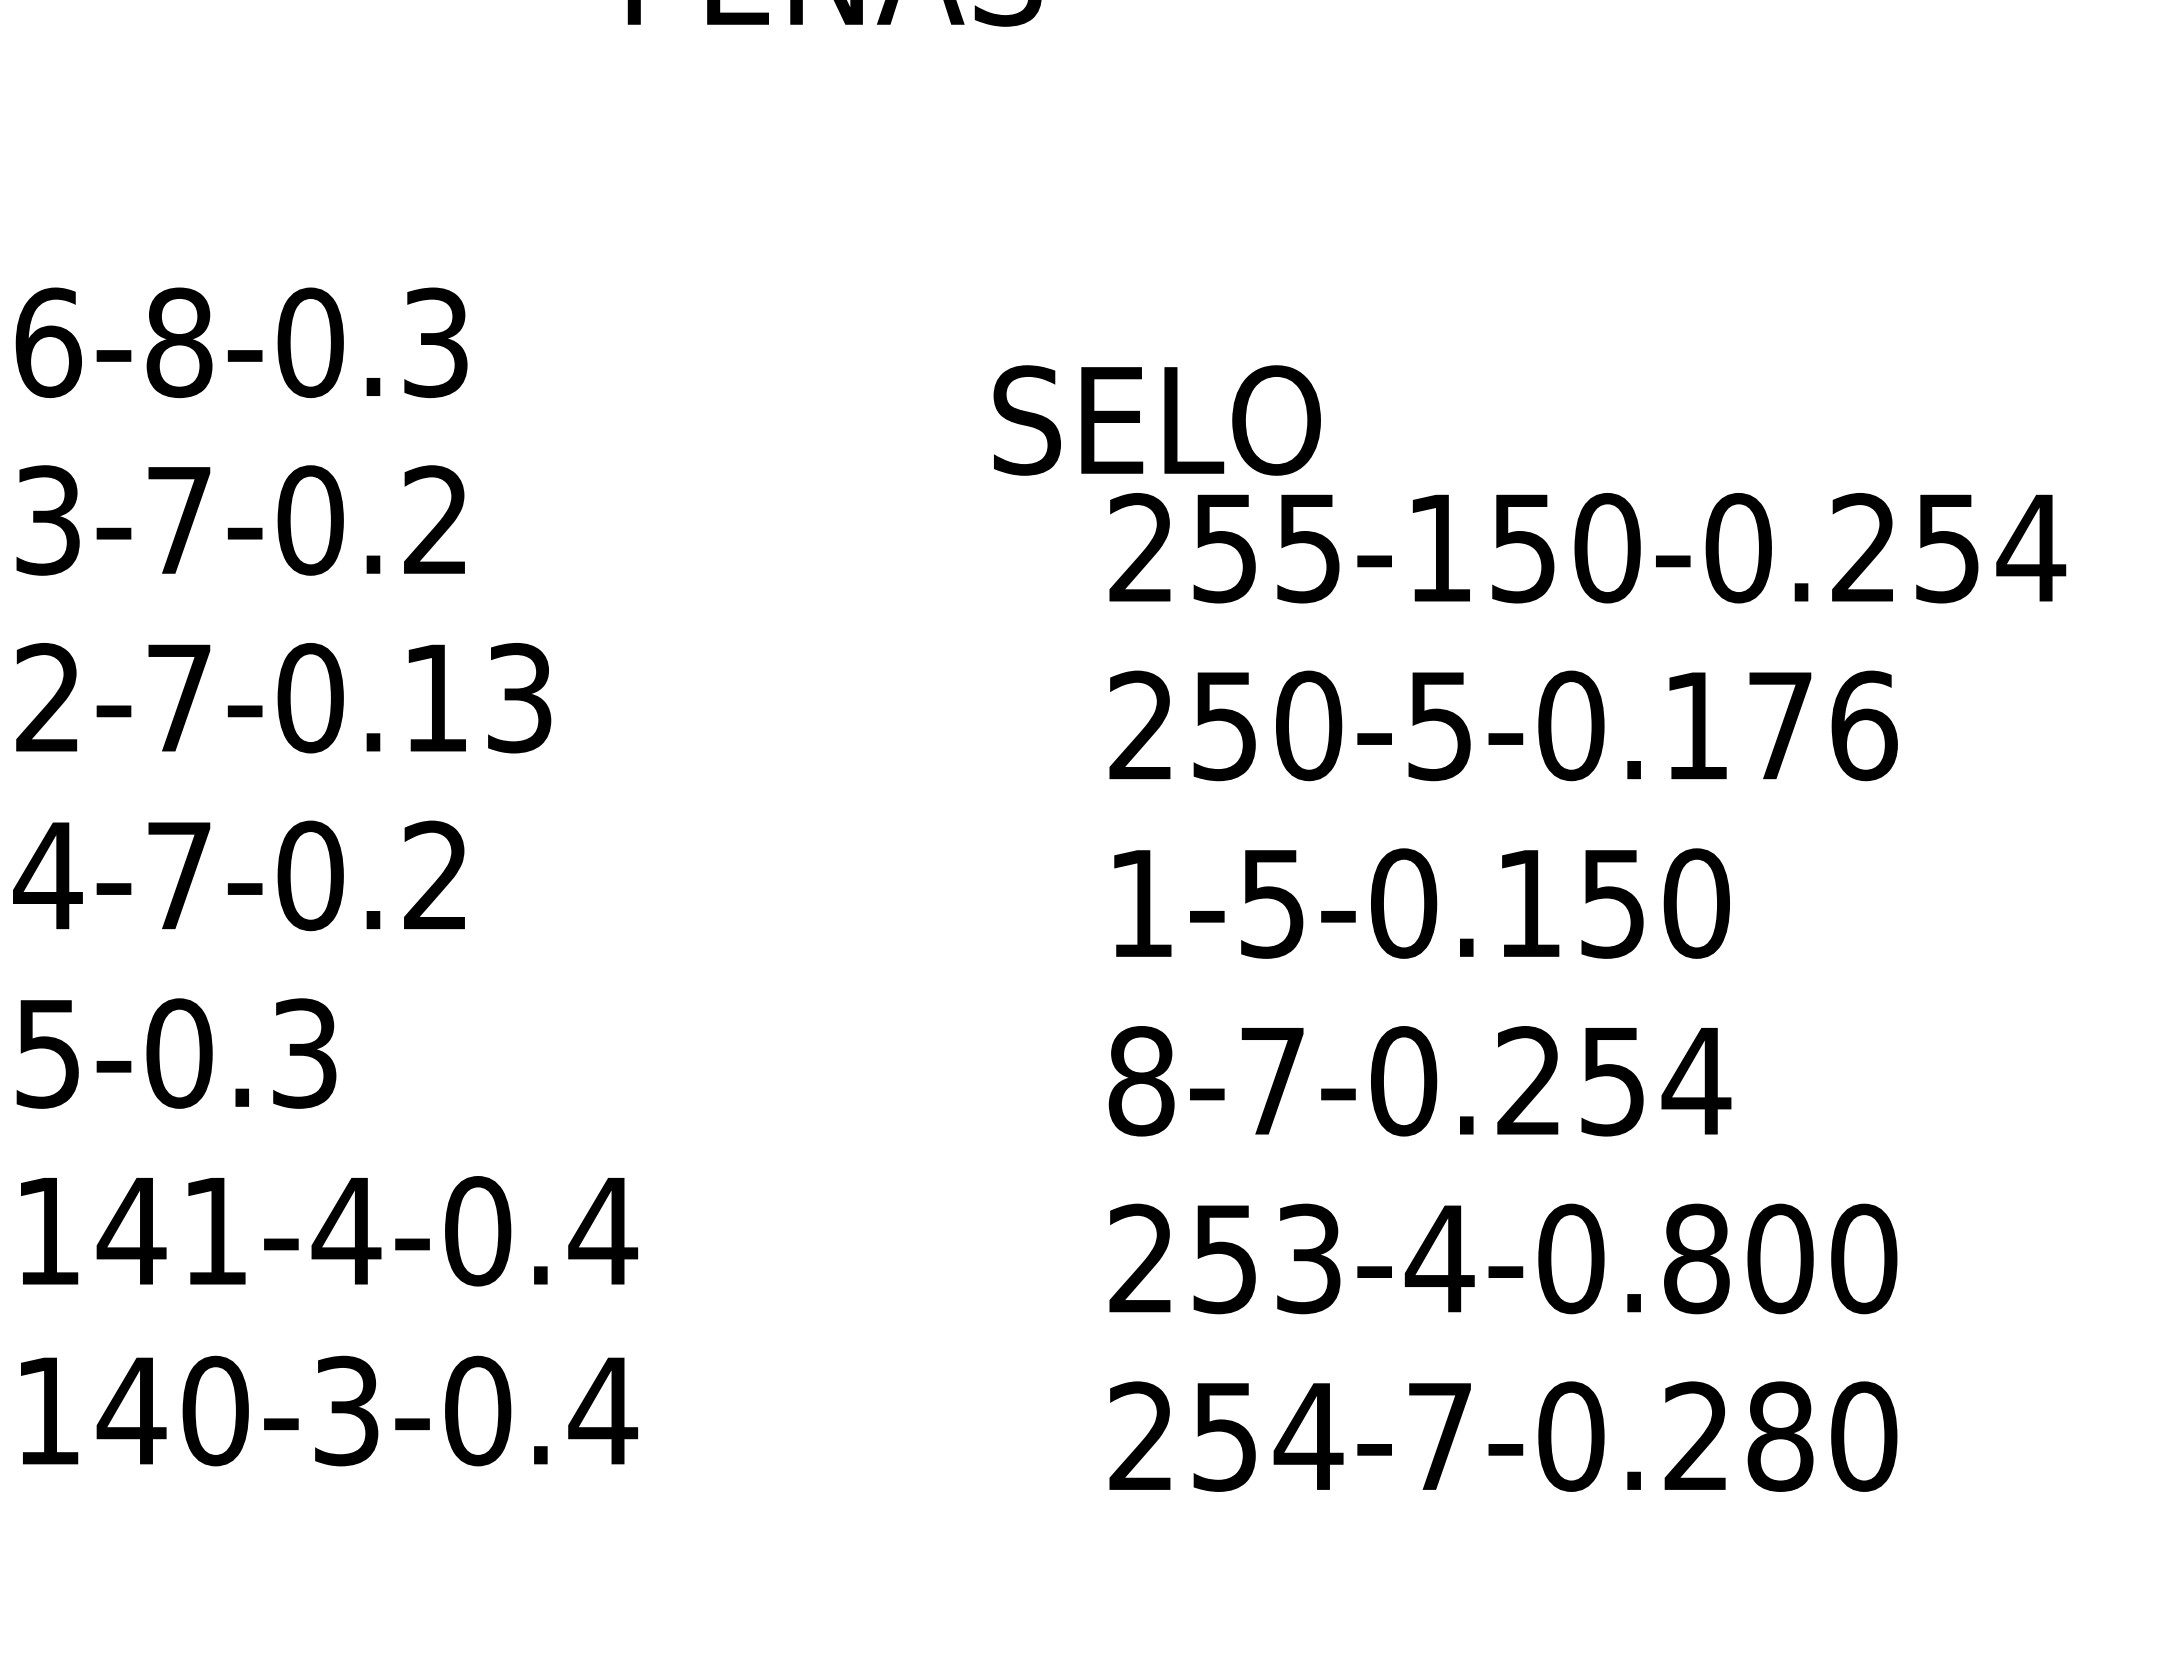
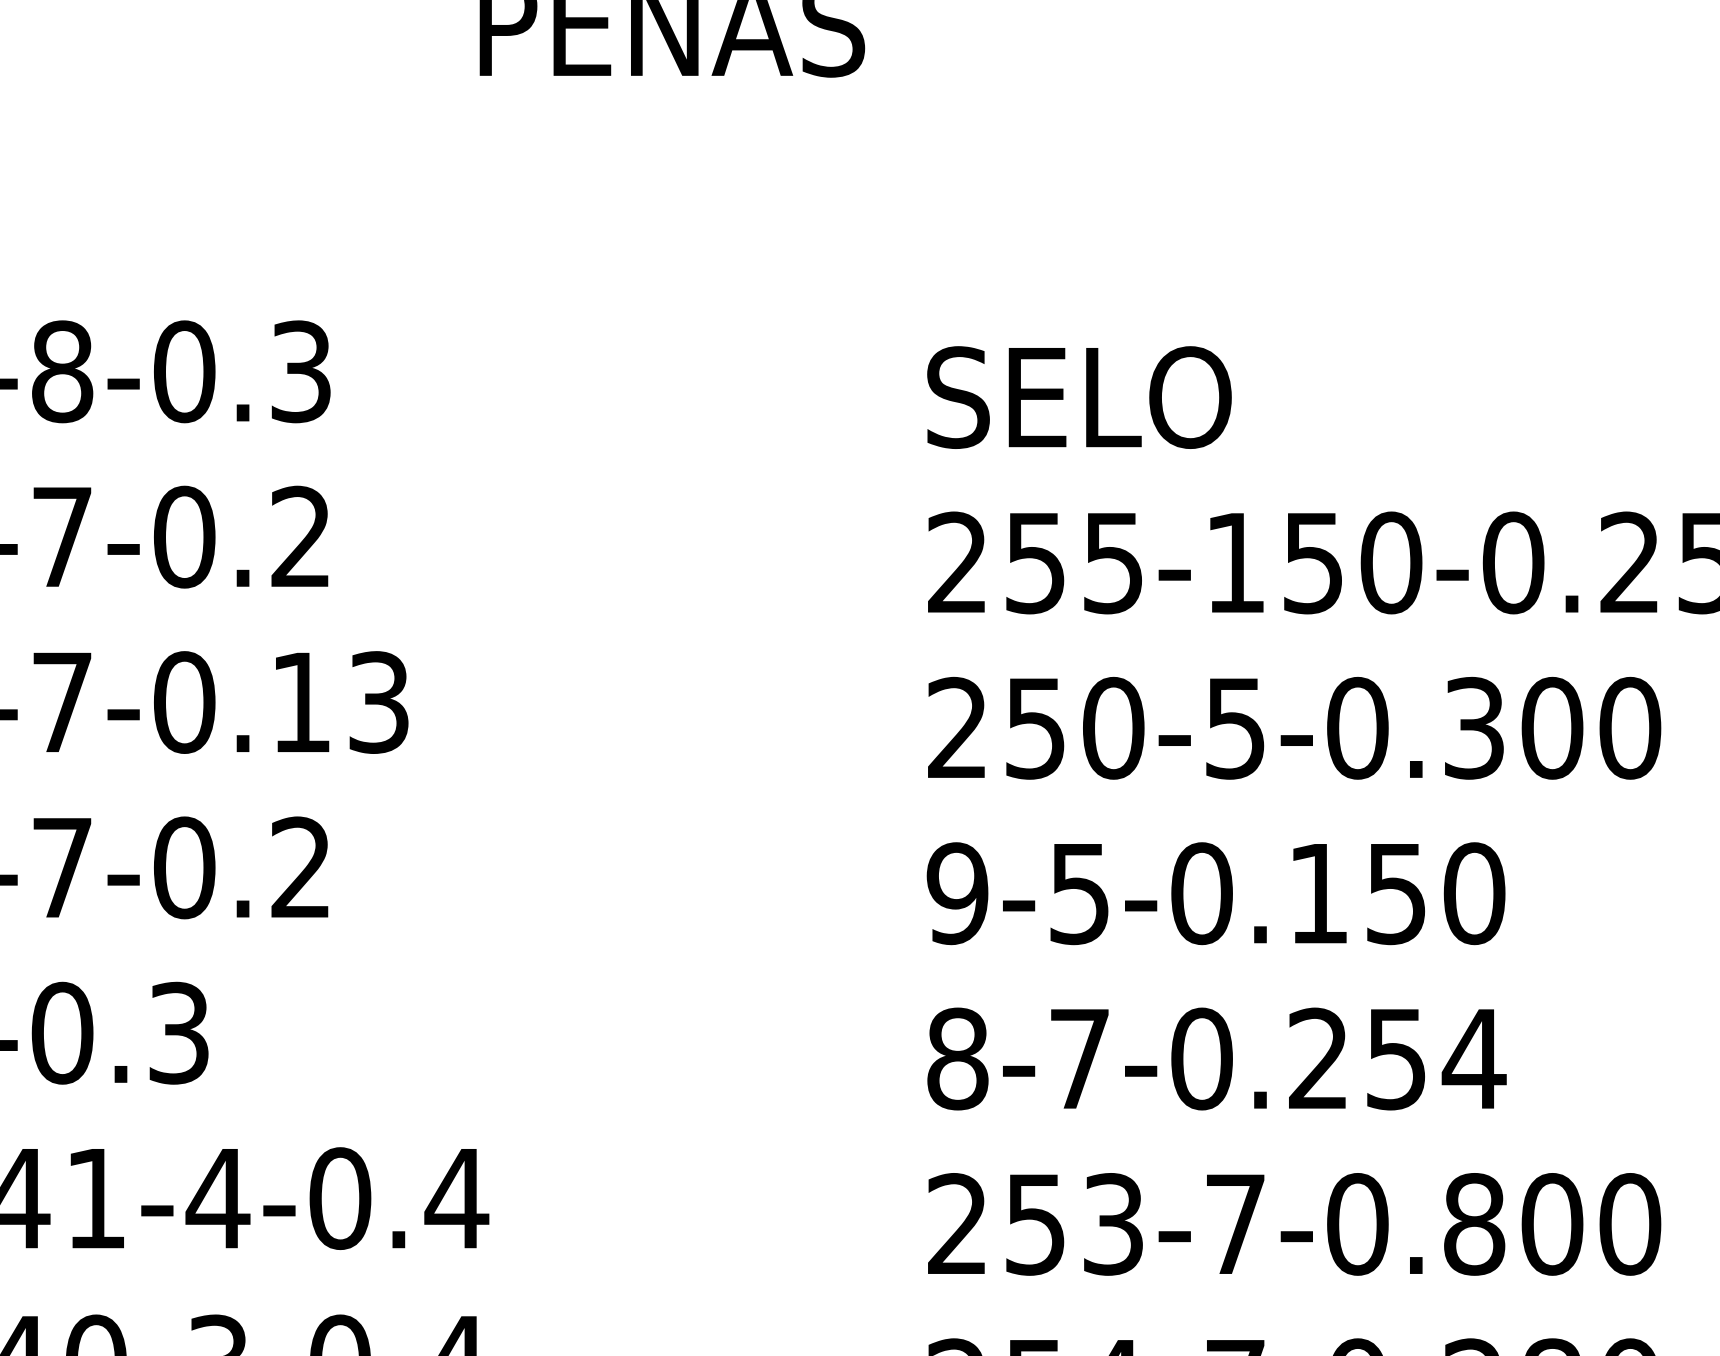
text: (1156, 420) -> (1078, 397), moved
text: (1781, 725) -> (1553, 727), 250-5-0.176 -> 250-5-0.300
text: (1141, 903) -> (957, 893), 1-5-0.150 -> 9-5-0.150
text: (1439, 1258) -> (1235, 1223), 253-4-0.800 -> 253-7-0.800

